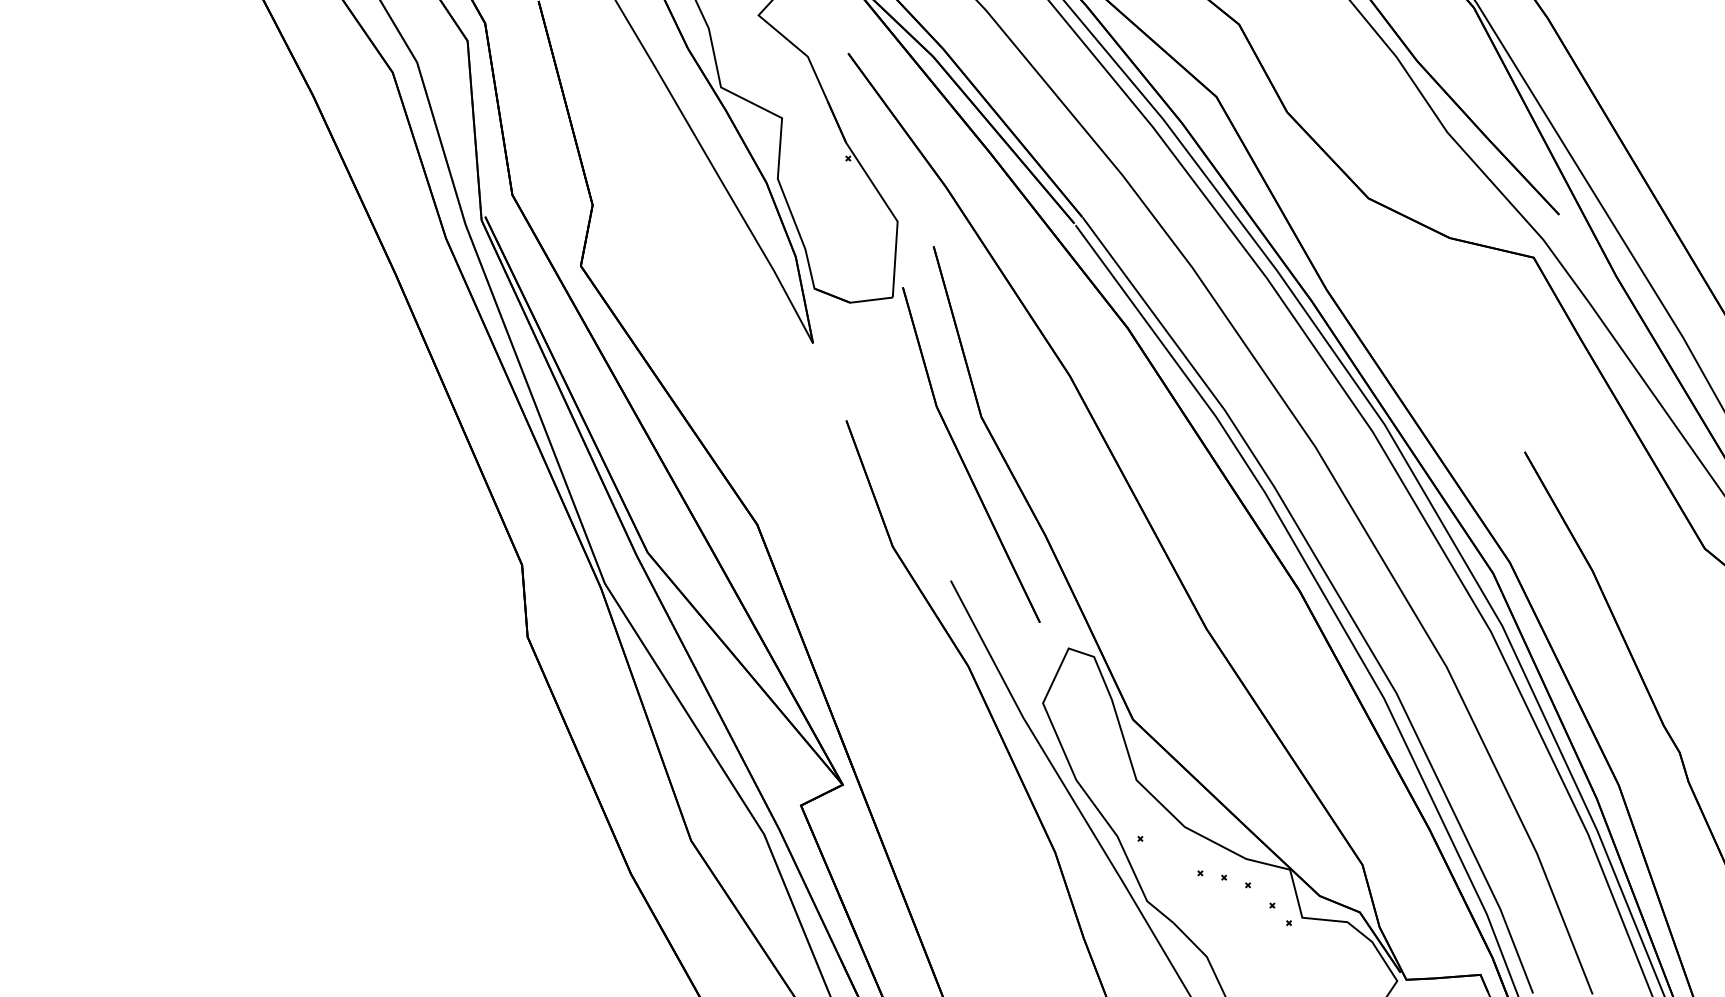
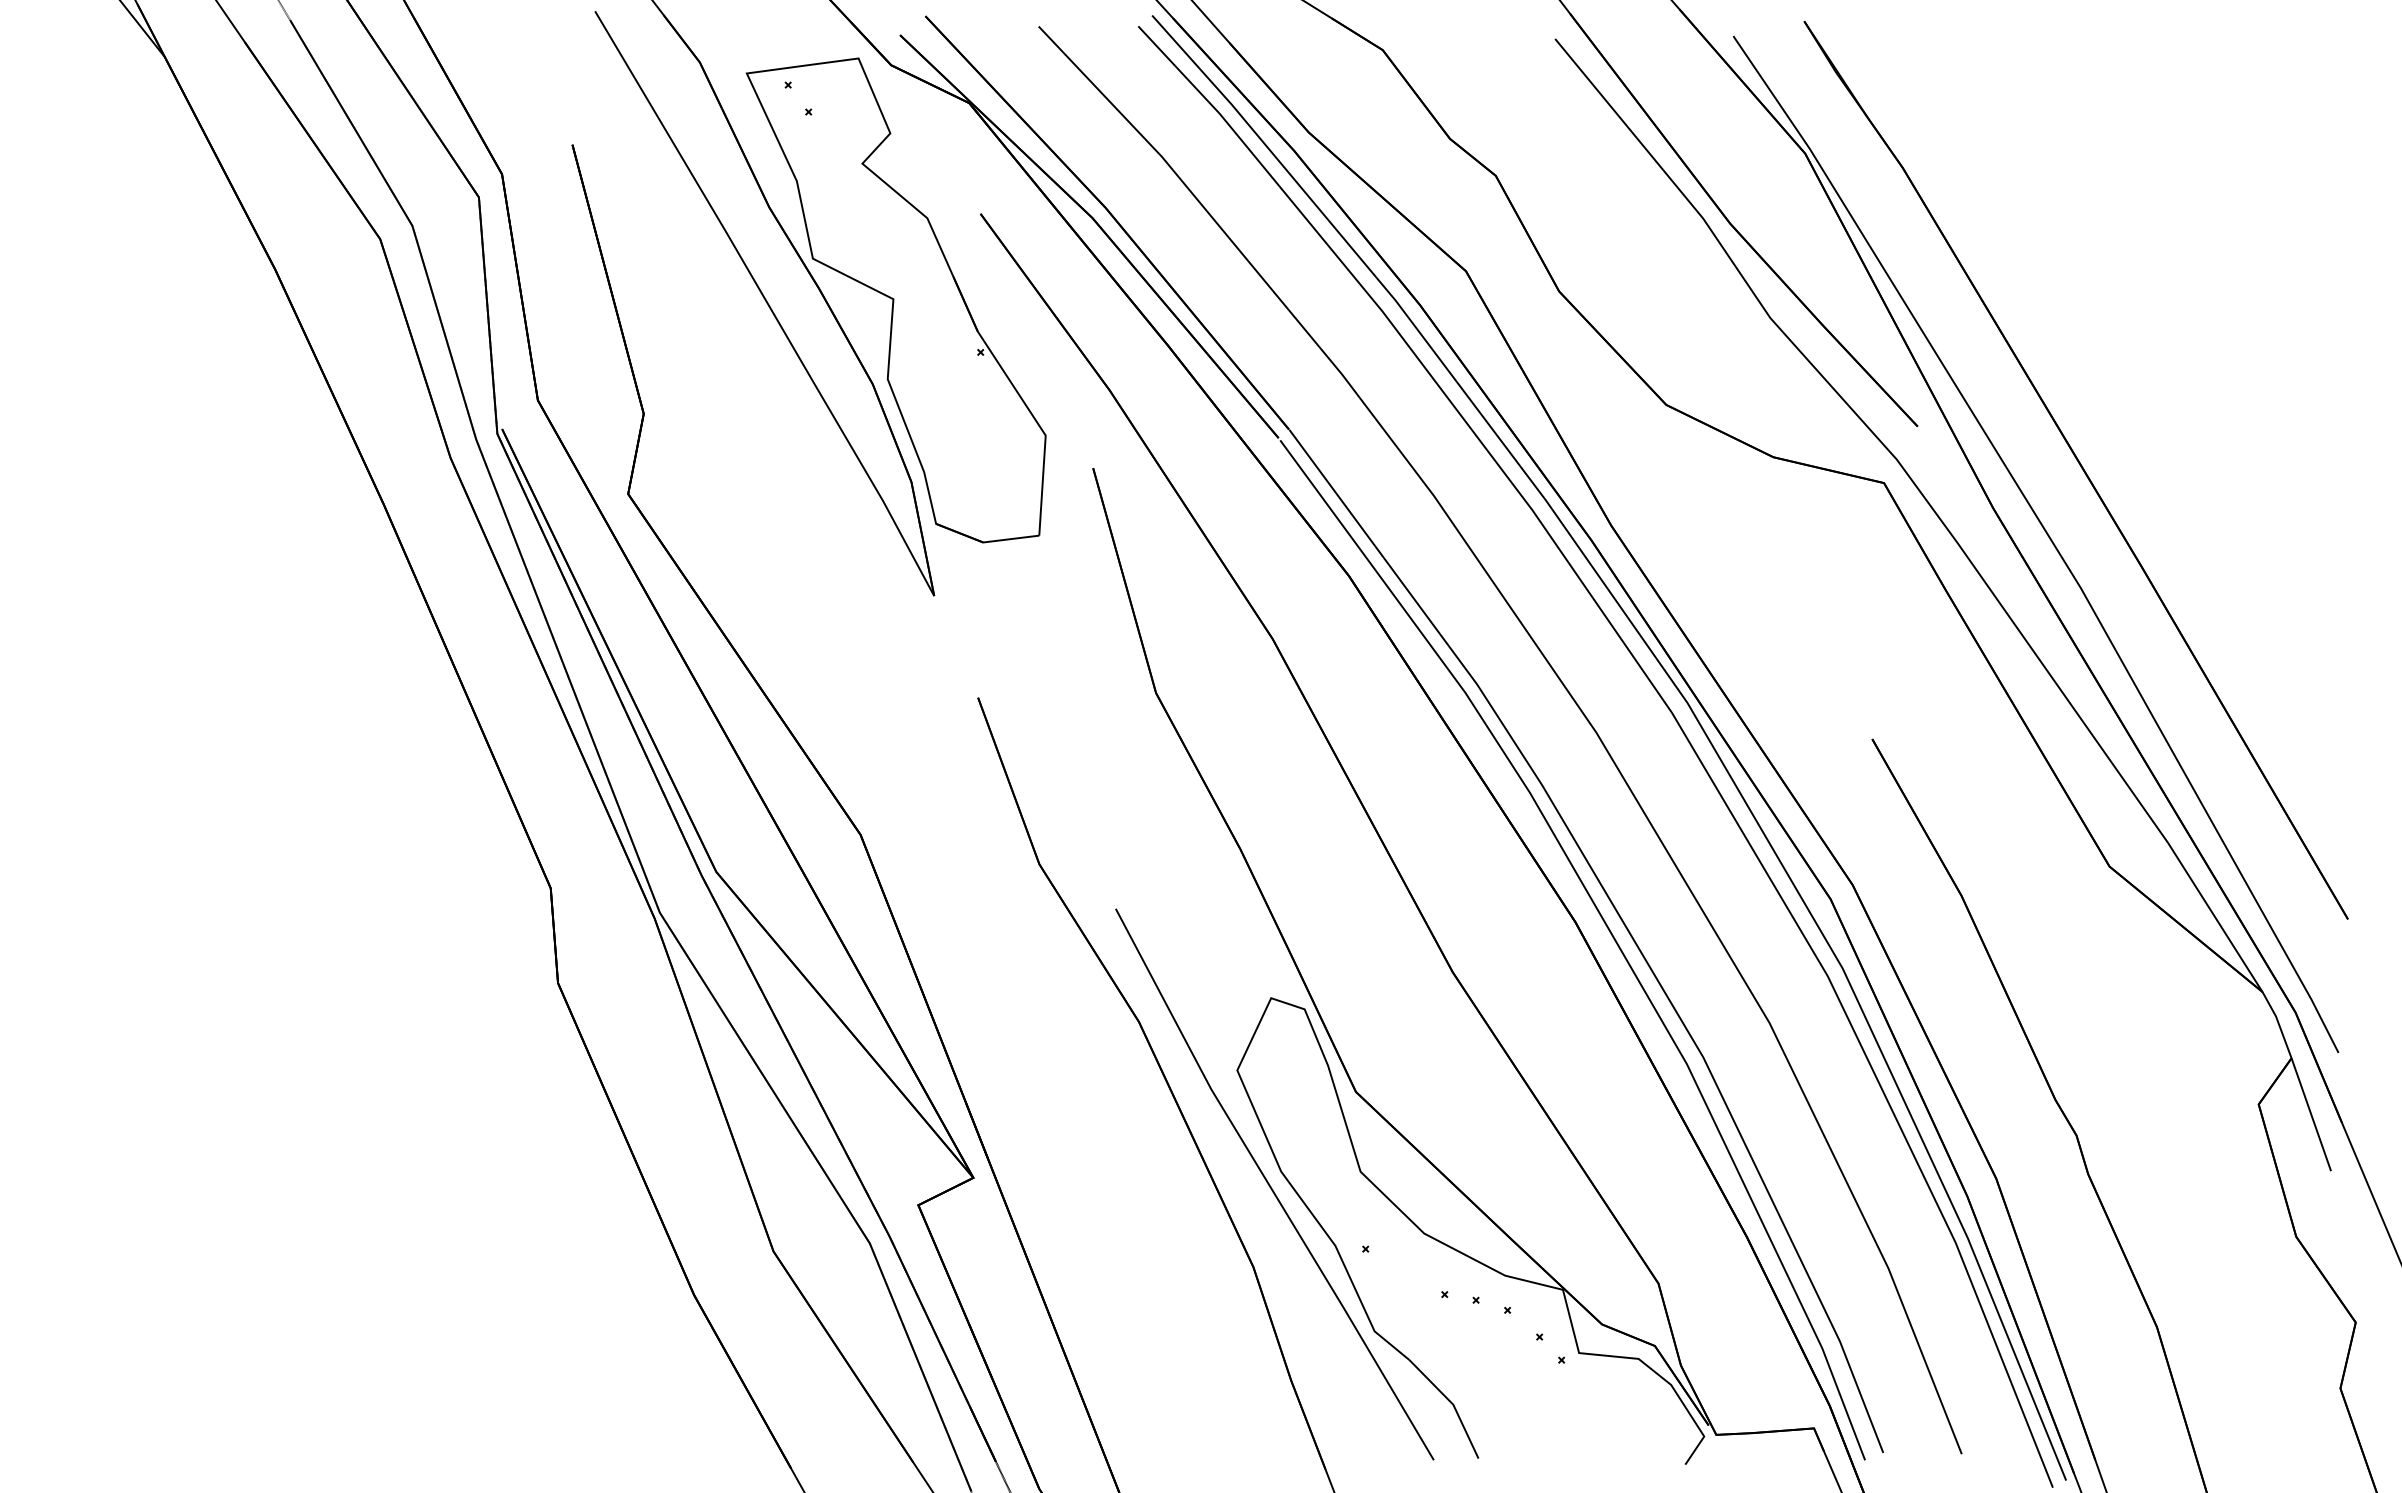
part: (962, 459) -> (1131, 748), removed

